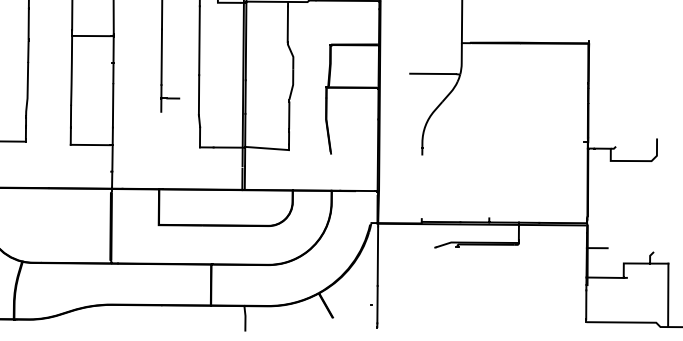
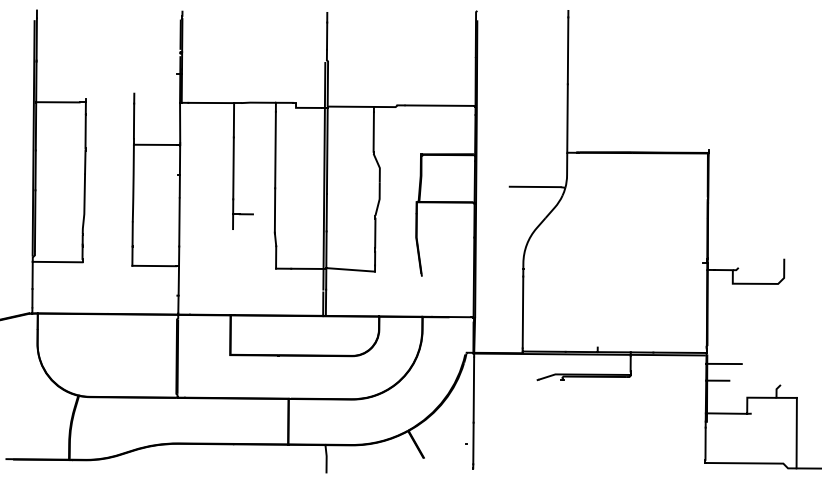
line: (421, 186) -> (522, 312), added
line: (602, 232) -> (723, 363), added

